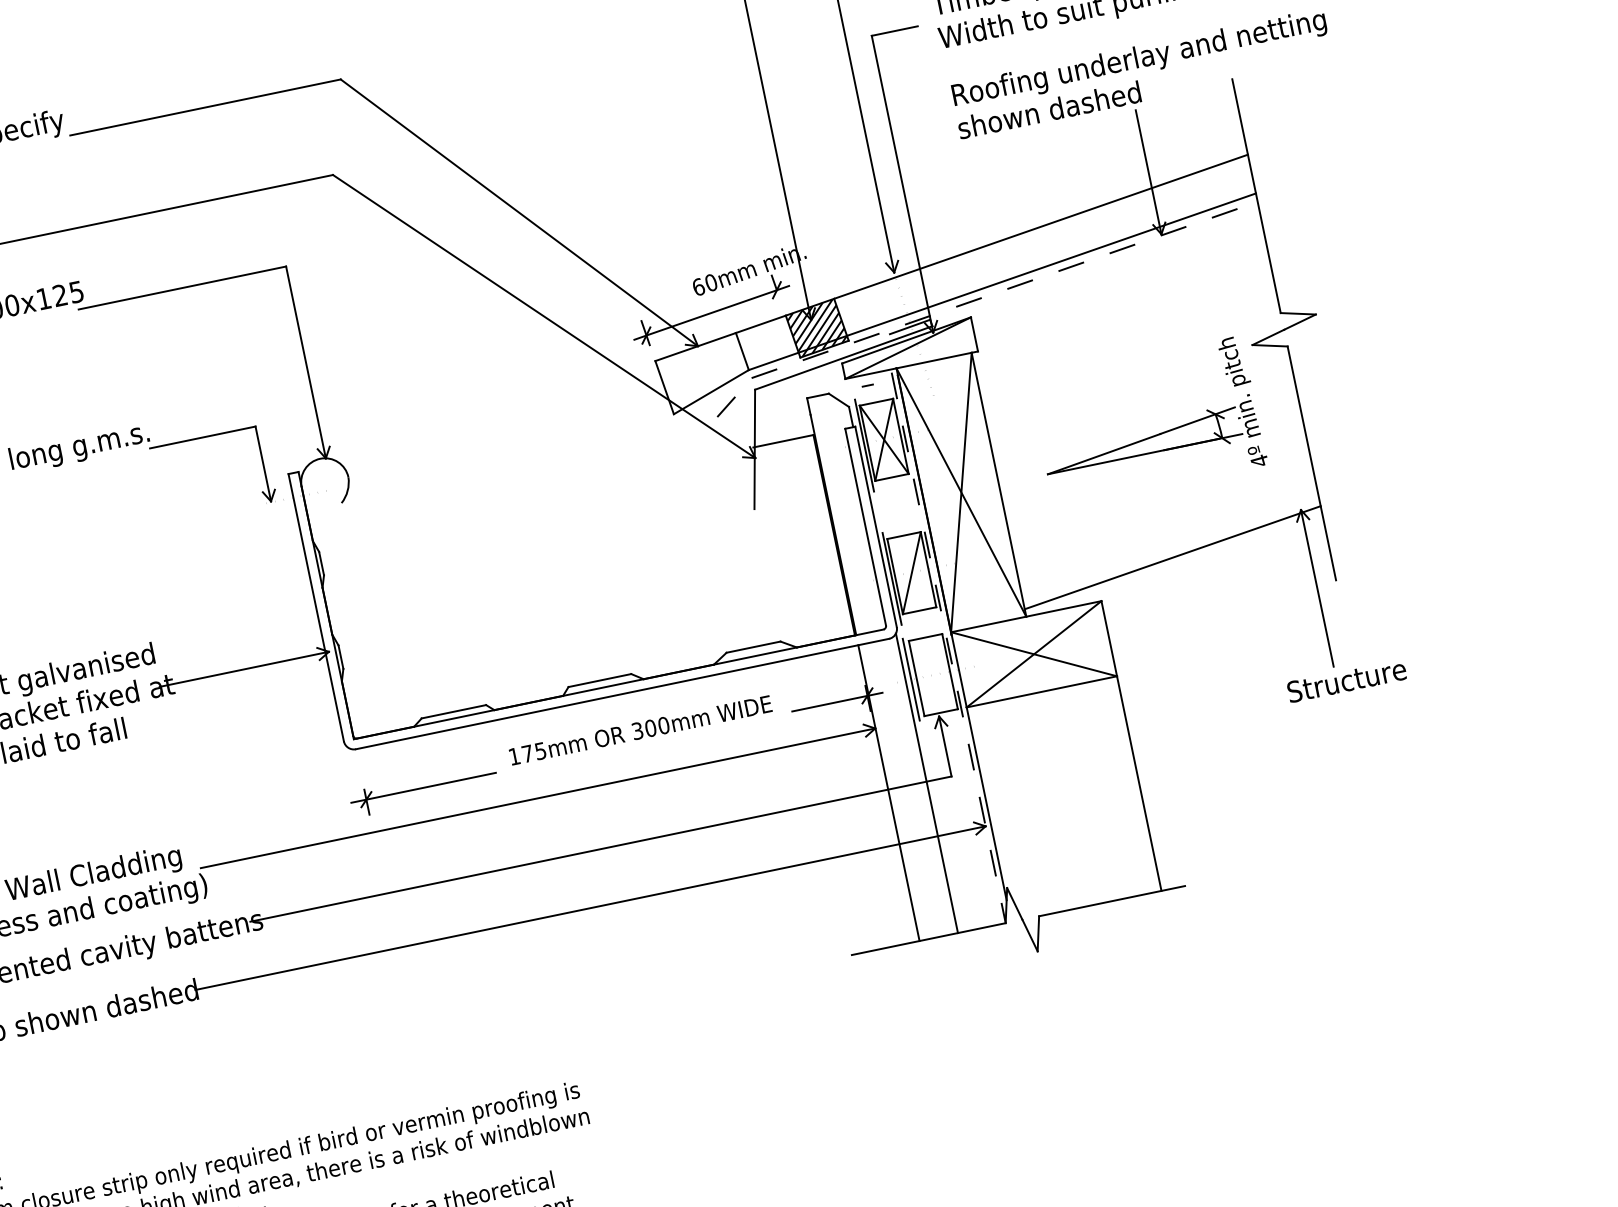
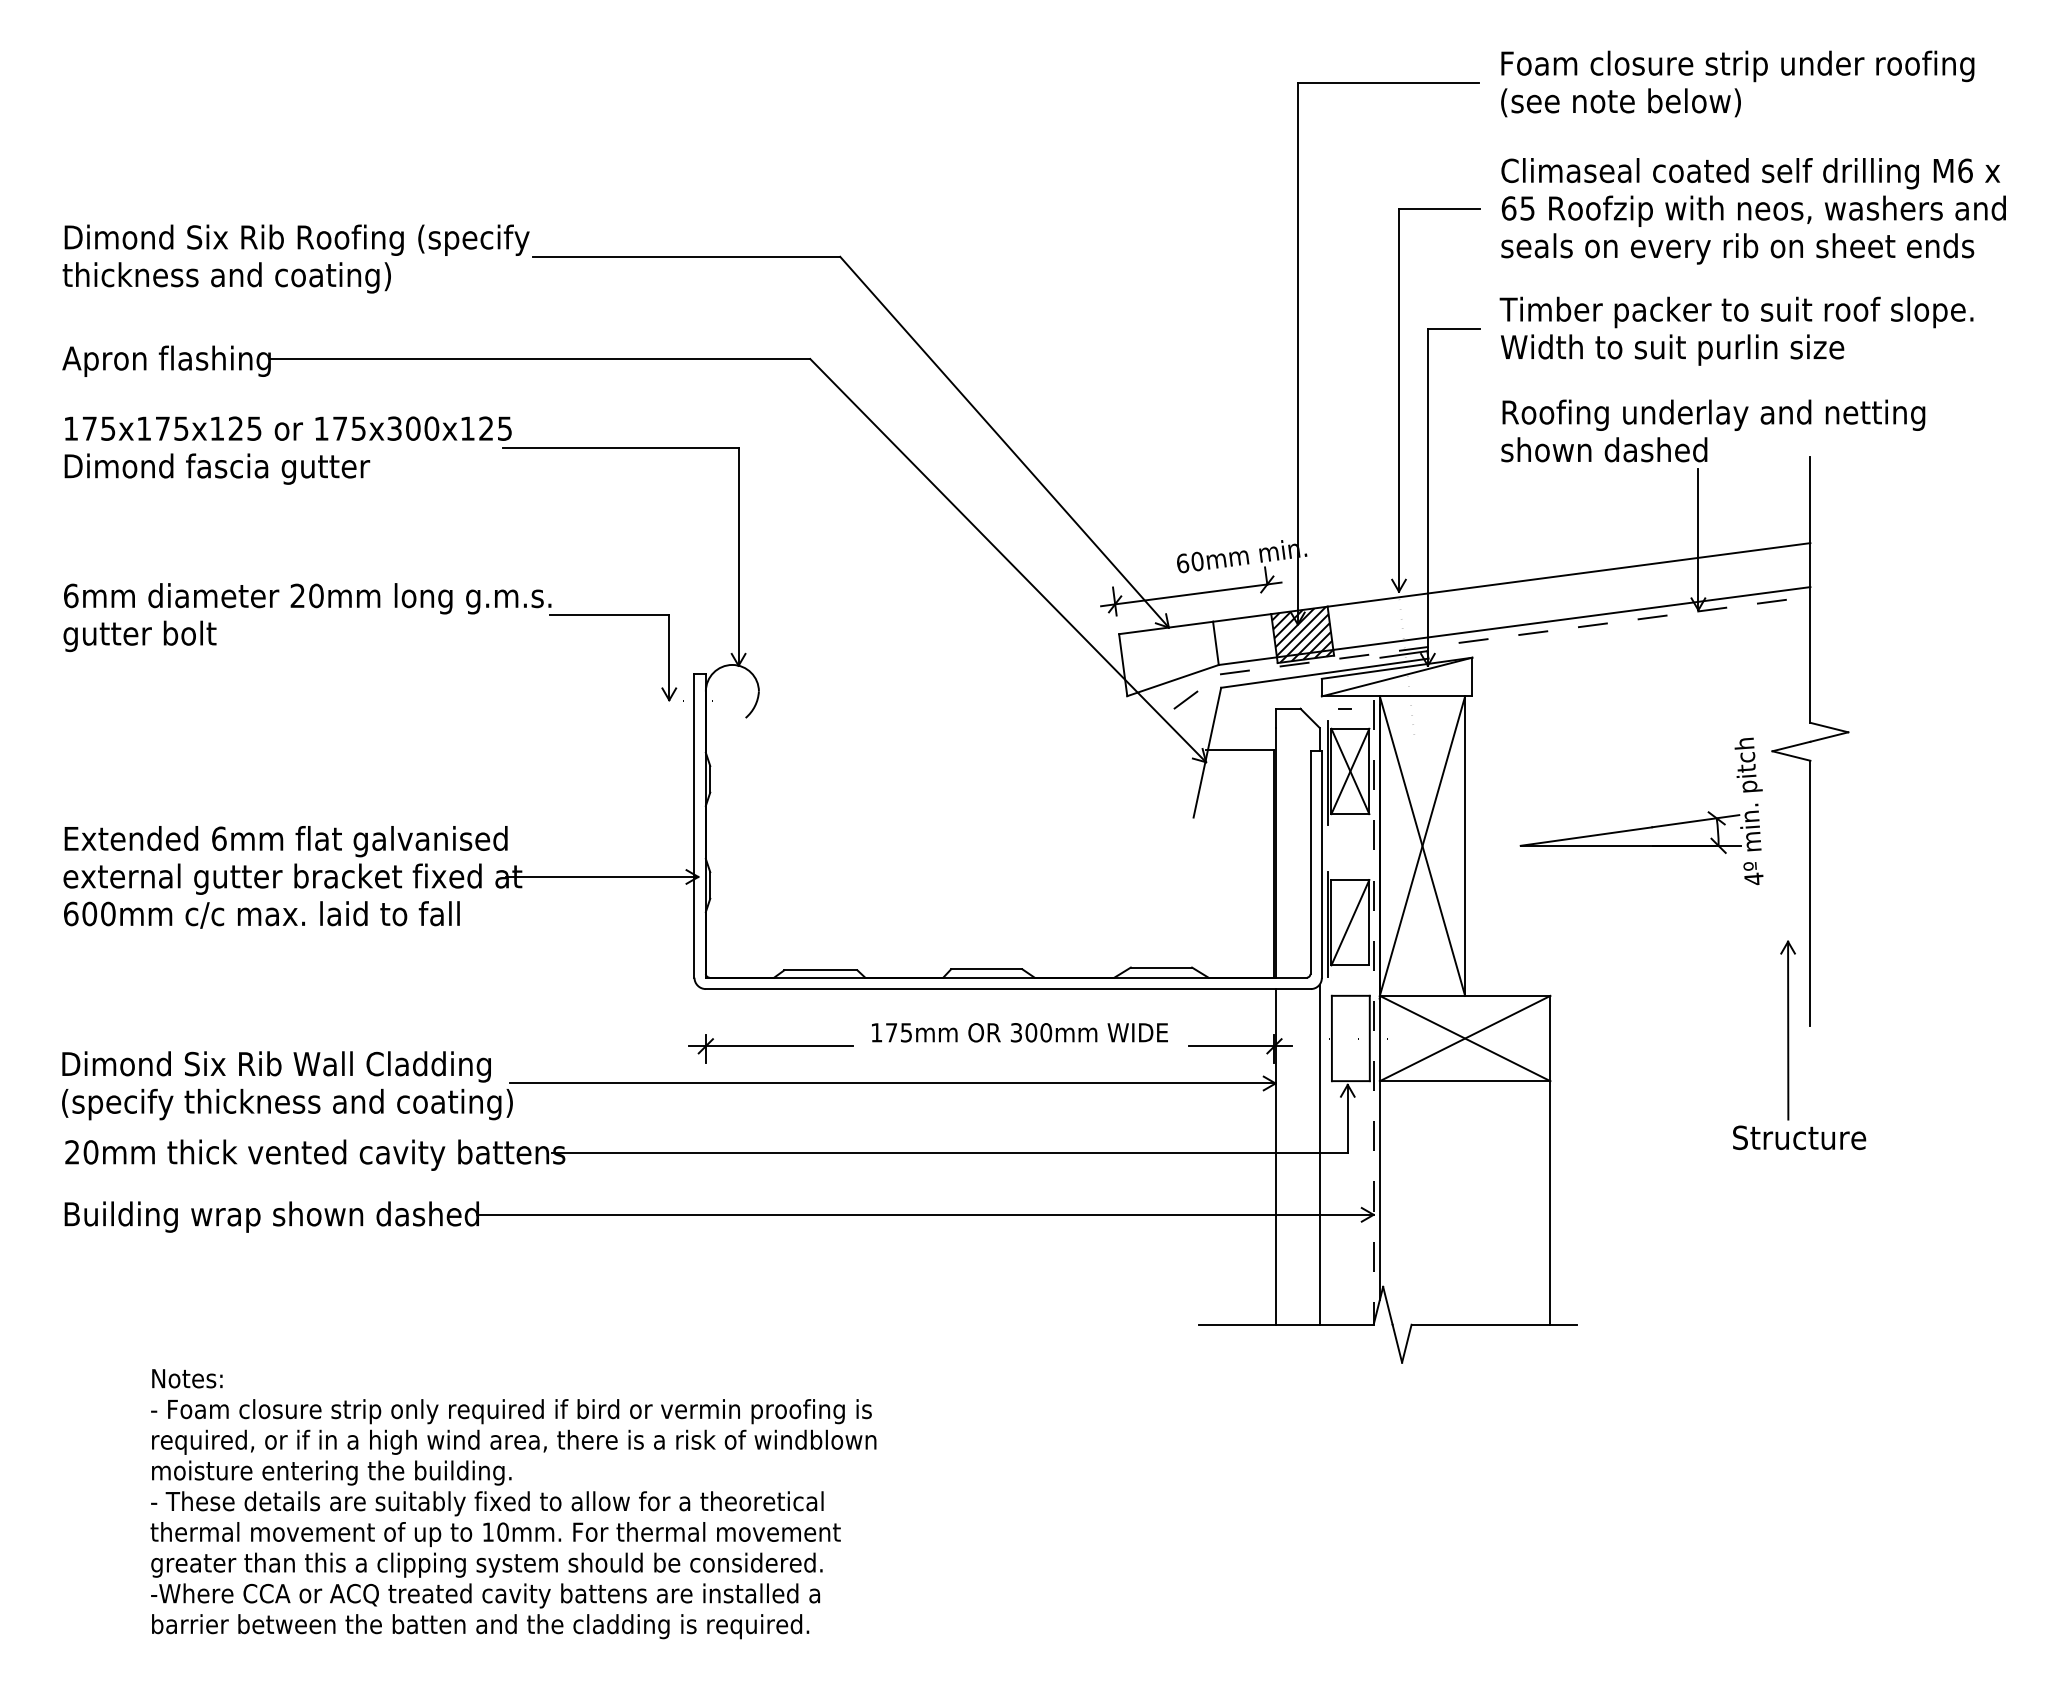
line: (1172, 557) -> (1637, 964), removed
line: (911, 679) -> (1325, 1038), removed

